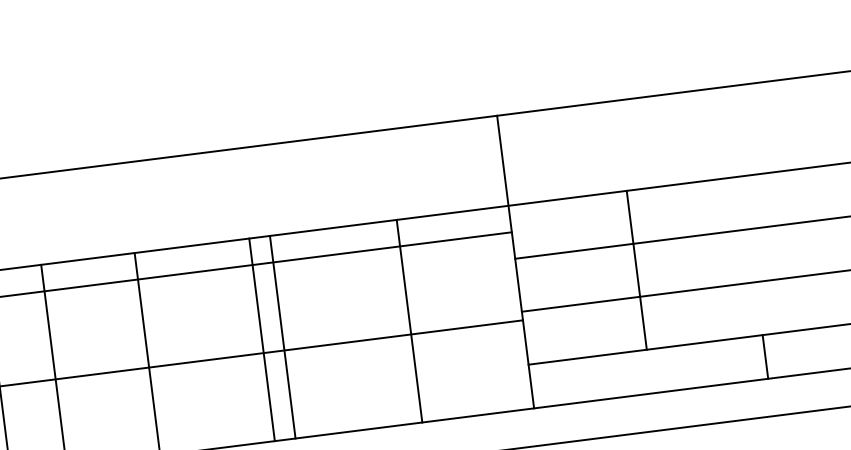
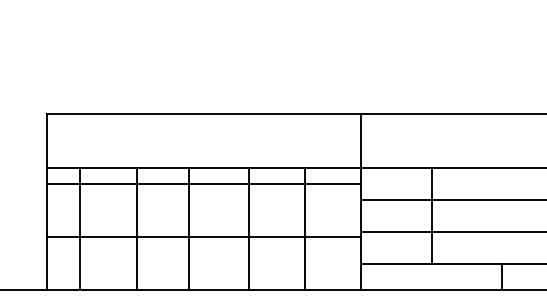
line: (408, 320) -> (304, 228), moved
line: (282, 336) -> (248, 228), moved
line: (262, 339) -> (189, 228), moved

